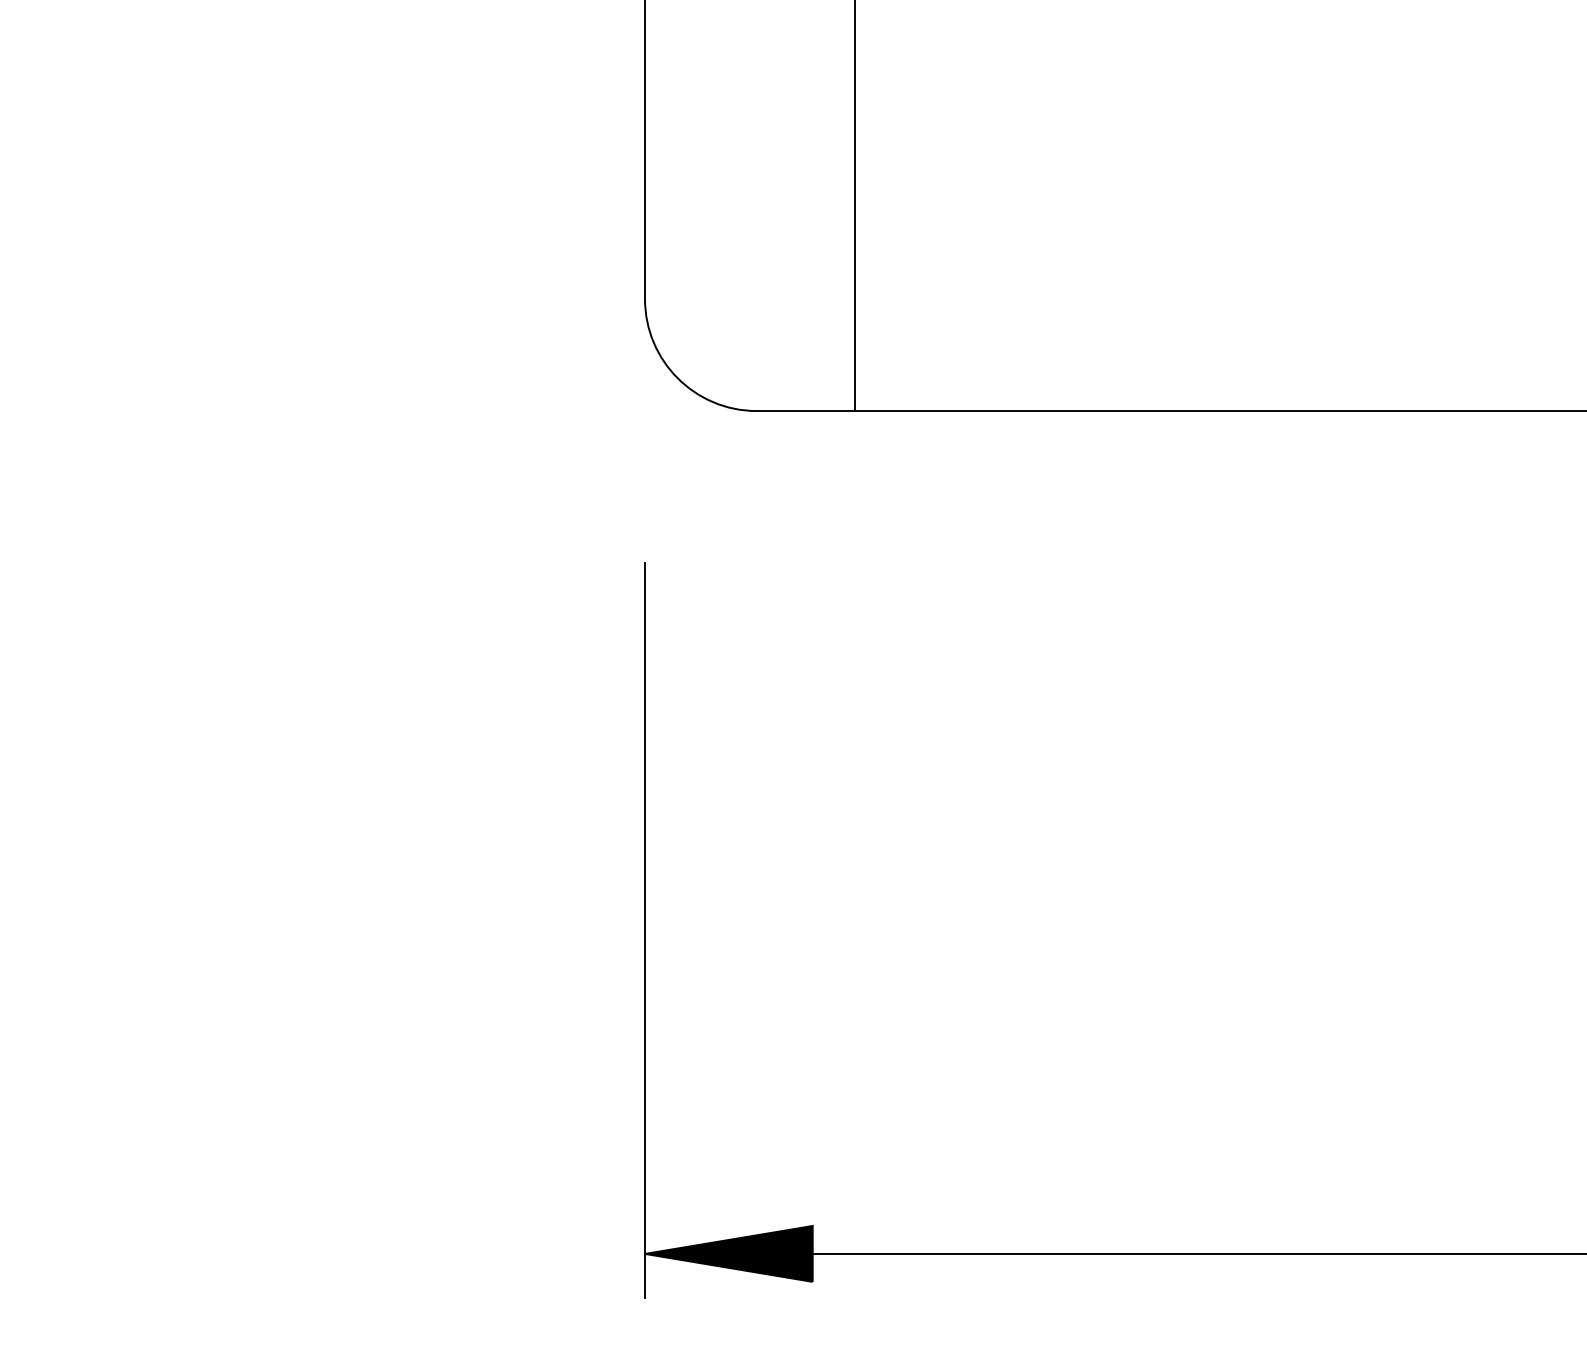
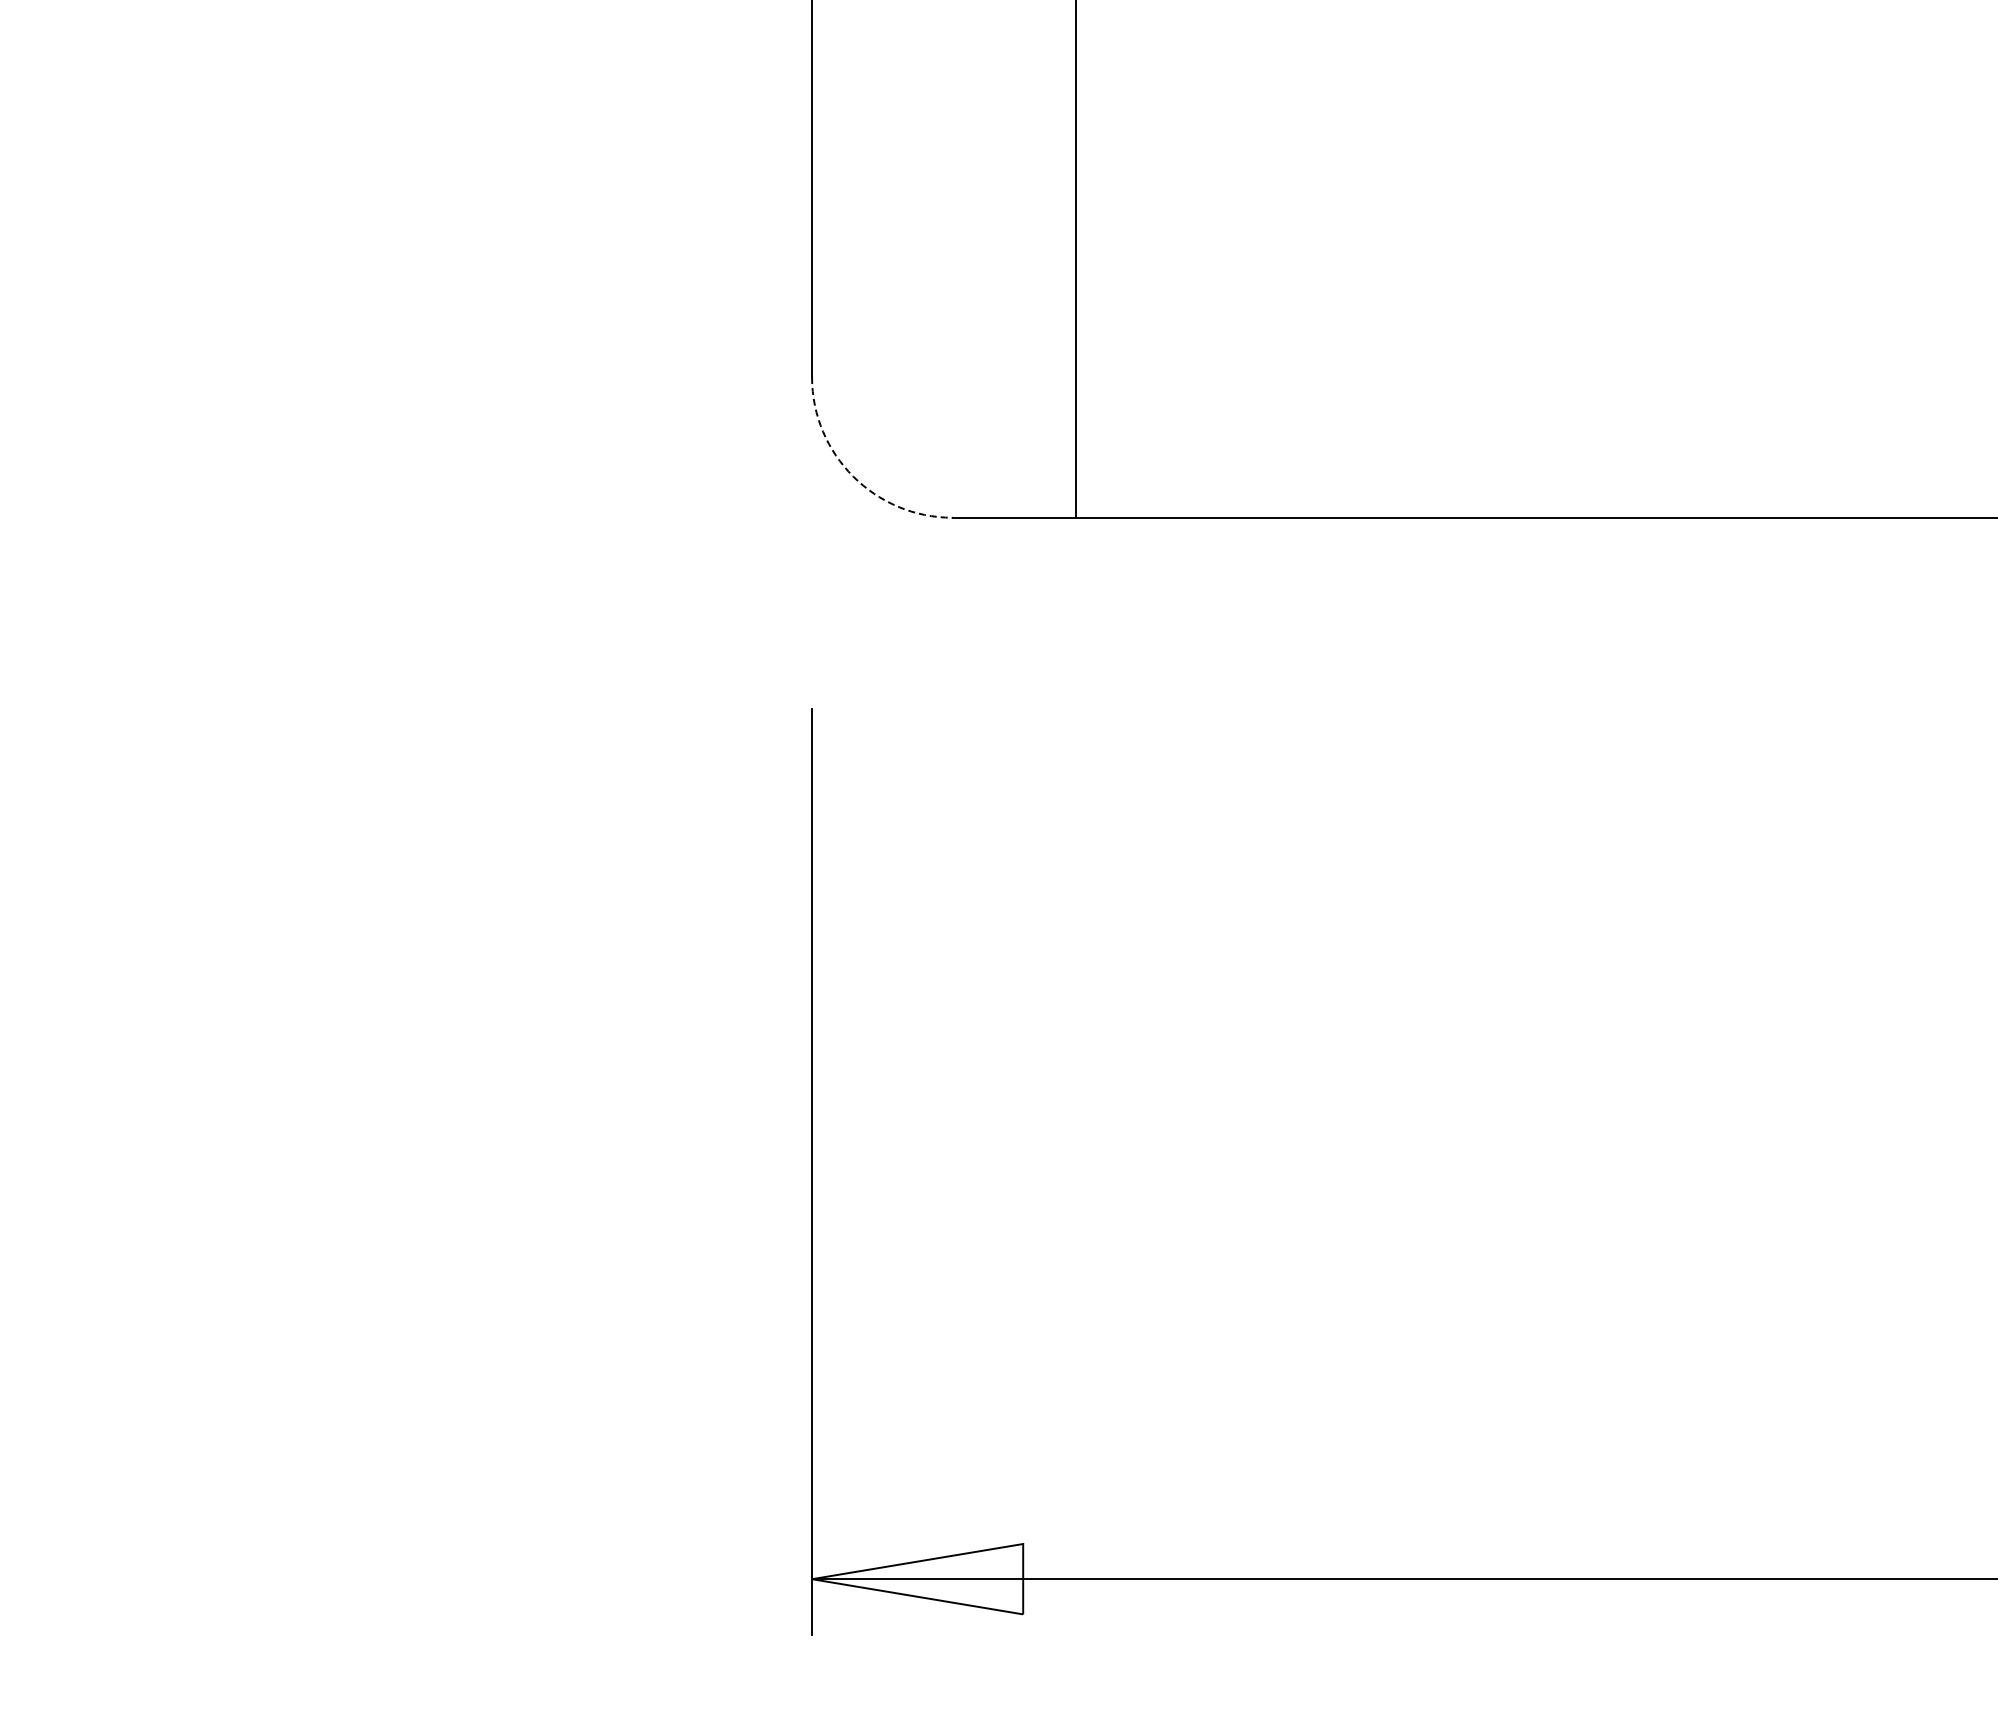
arc: (677, 378) -> (853, 476), solid -> dashed
fill: (728, 1254) -> (917, 1579), removed

